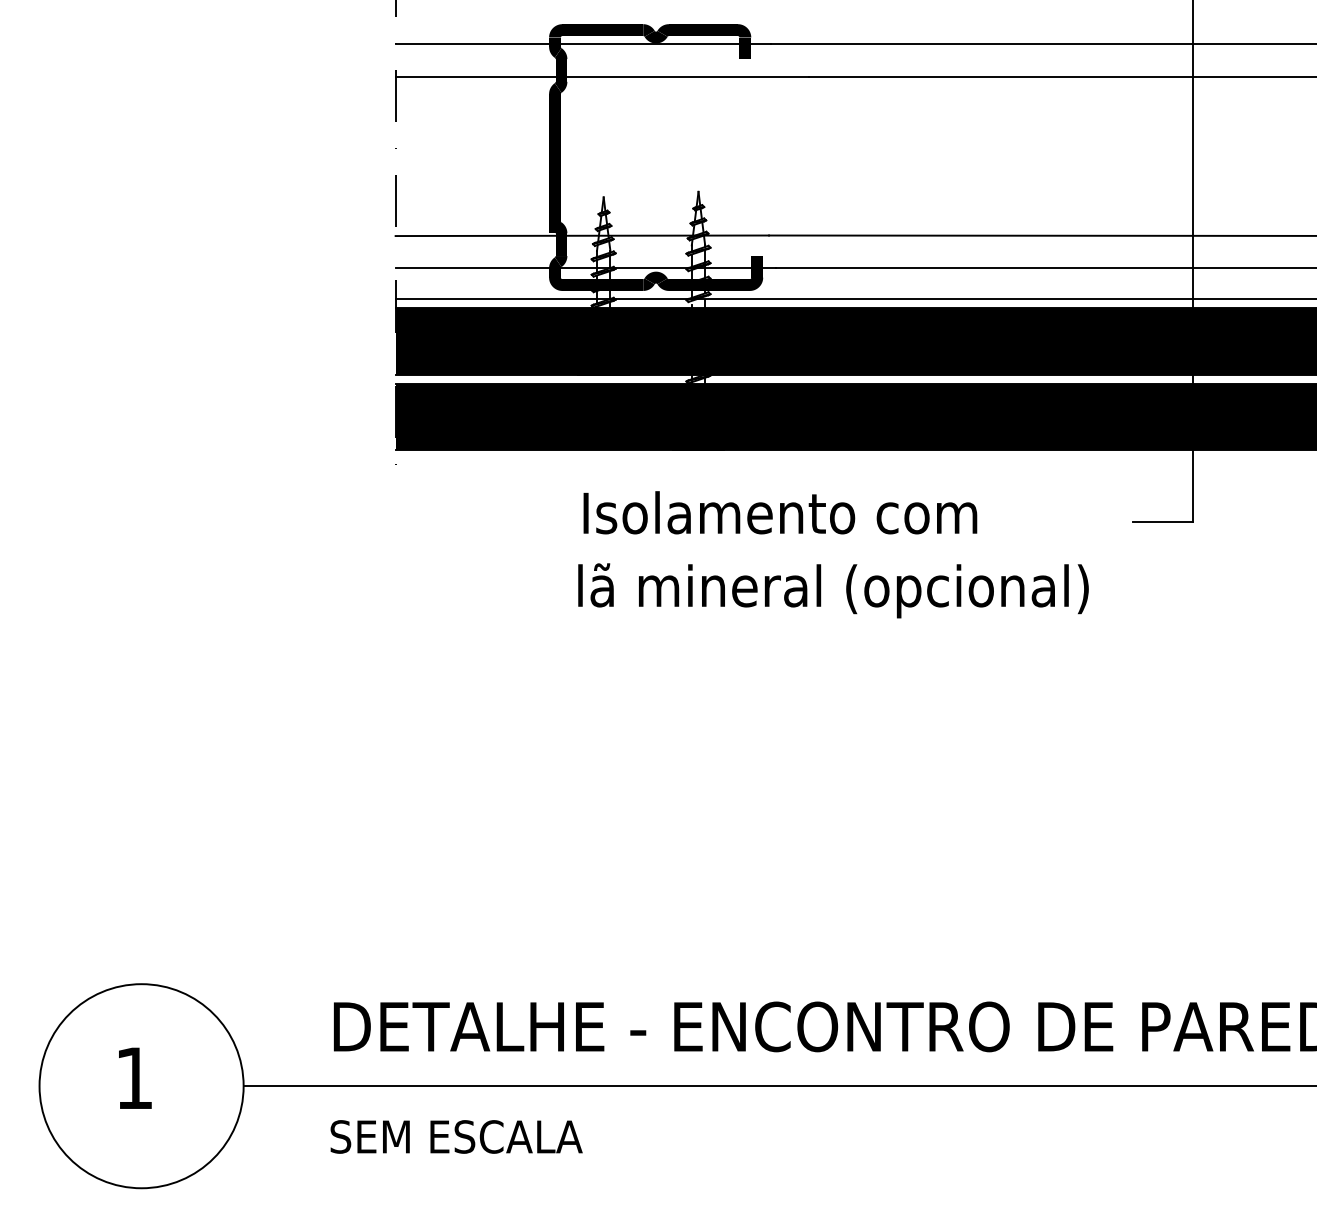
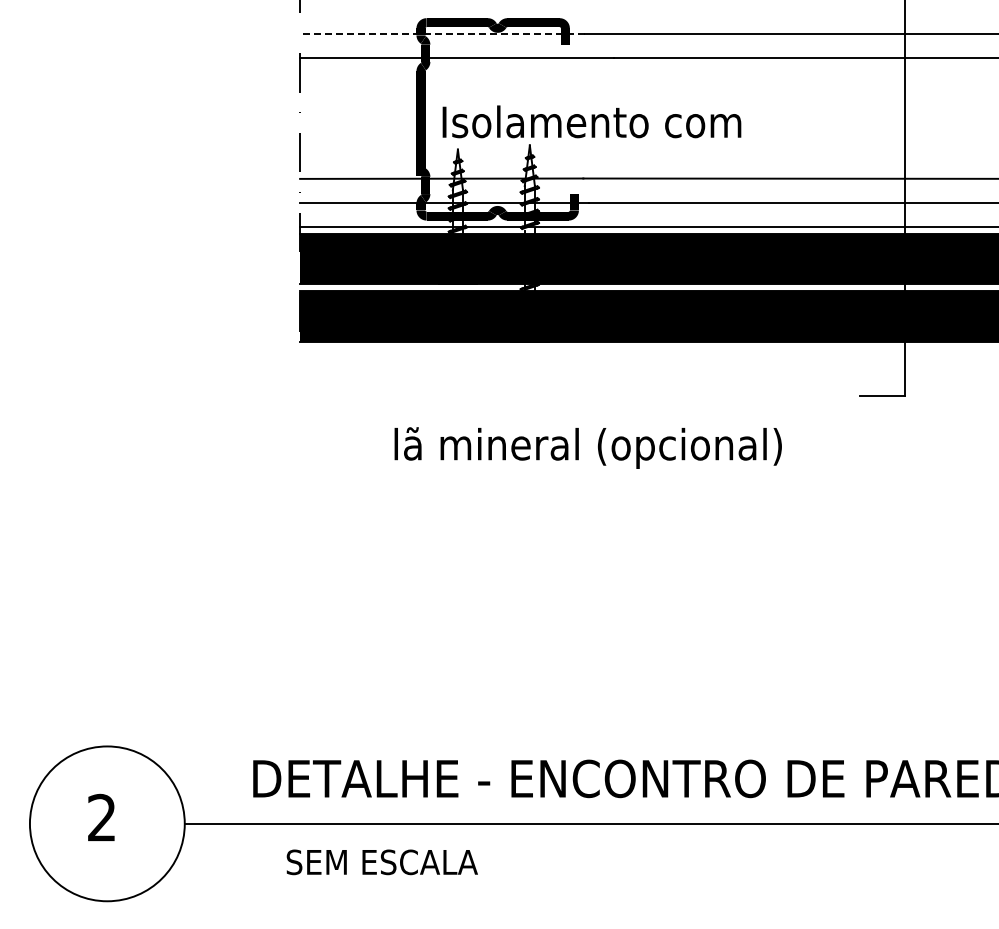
line: (583, 44) -> (442, 33), solid -> dashed
text: (779, 512) -> (591, 121), moved
text: (832, 590) -> (587, 447), moved
text: (133, 1077) -> (101, 817), 1 -> 2
text: (455, 1137) -> (381, 862), moved

